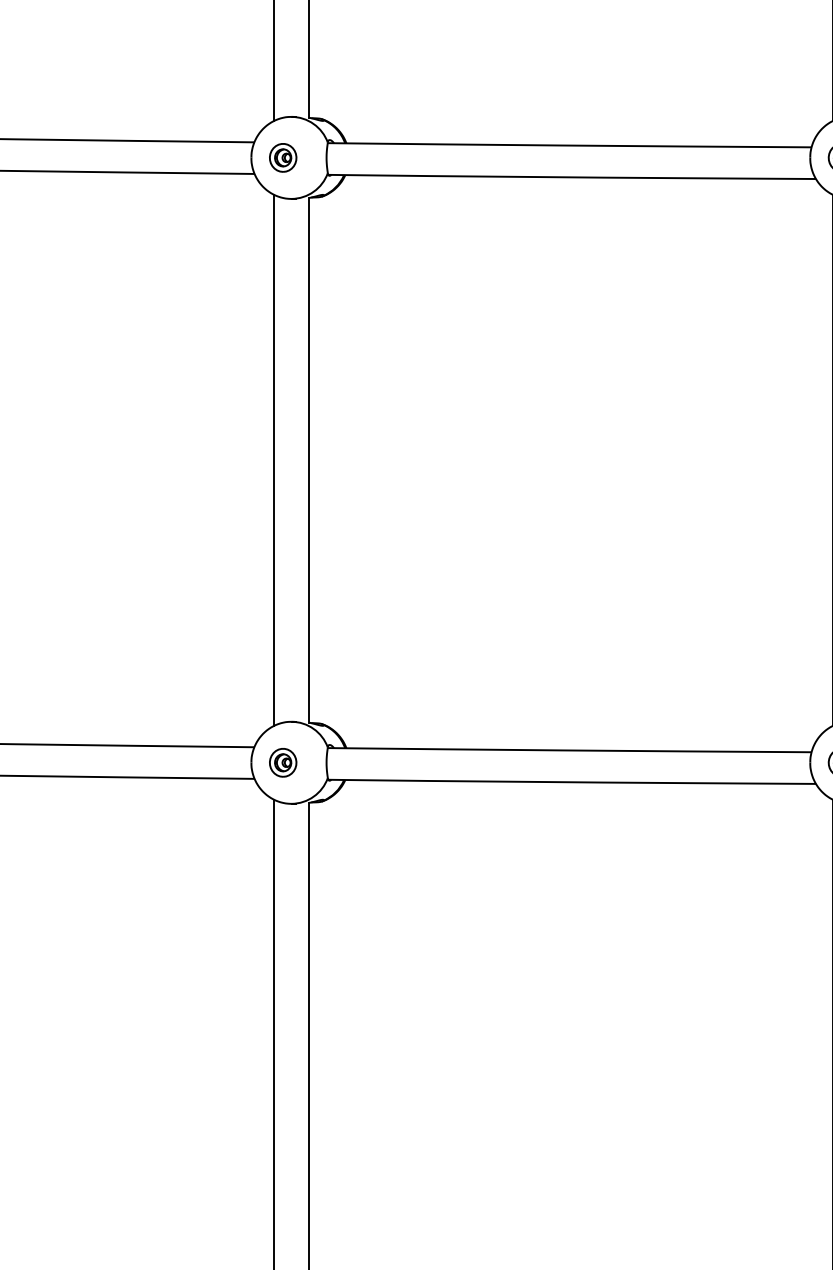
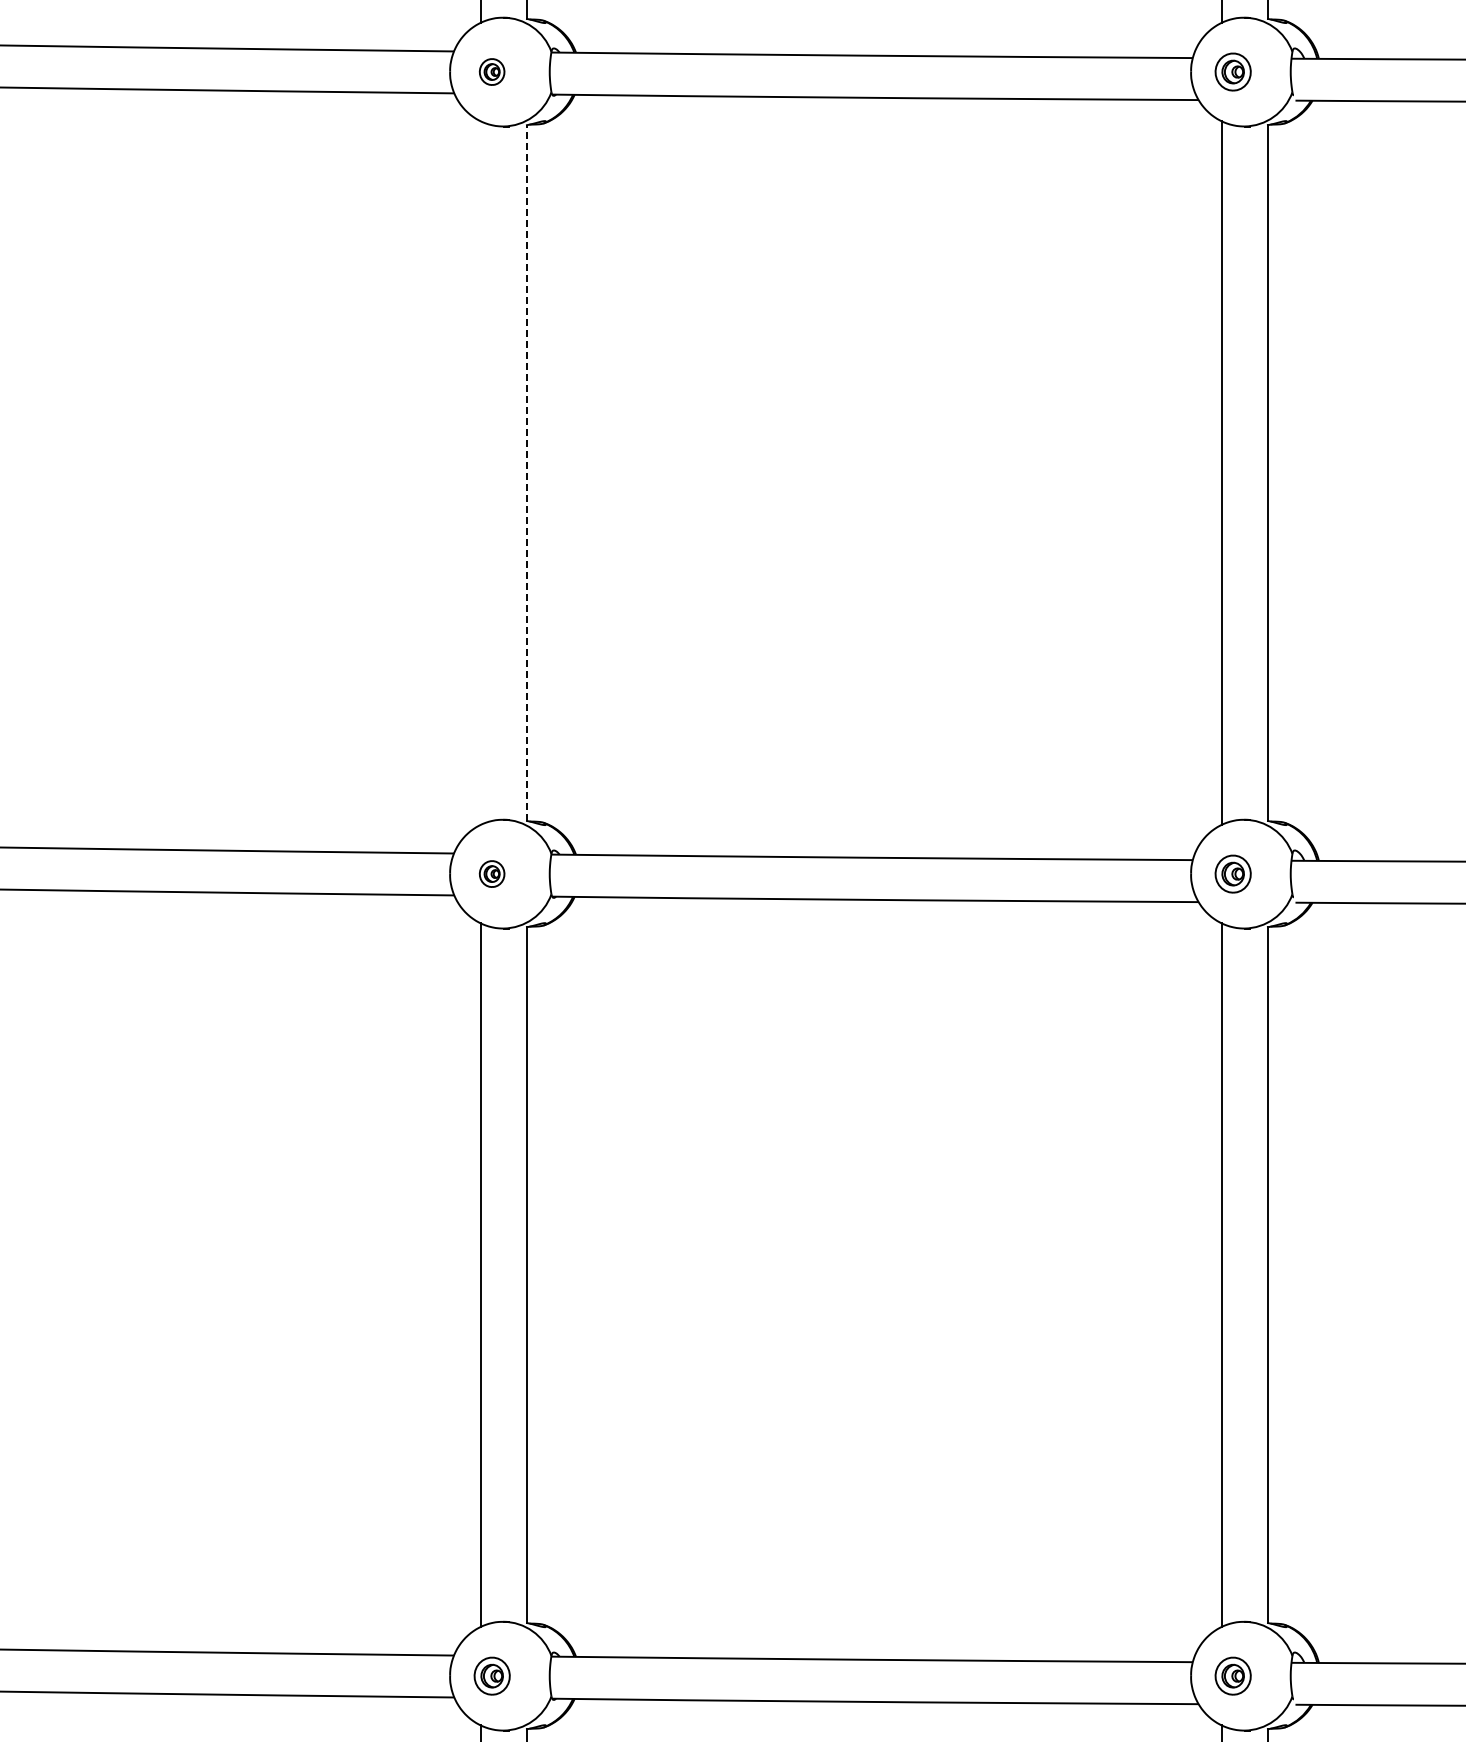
part: (282, 157) -> (491, 71), size x0.7
line: (274, 459) -> (480, 472), removed
line: (309, 460) -> (526, 473), solid -> dashed
part: (282, 762) -> (491, 873), size x0.7

